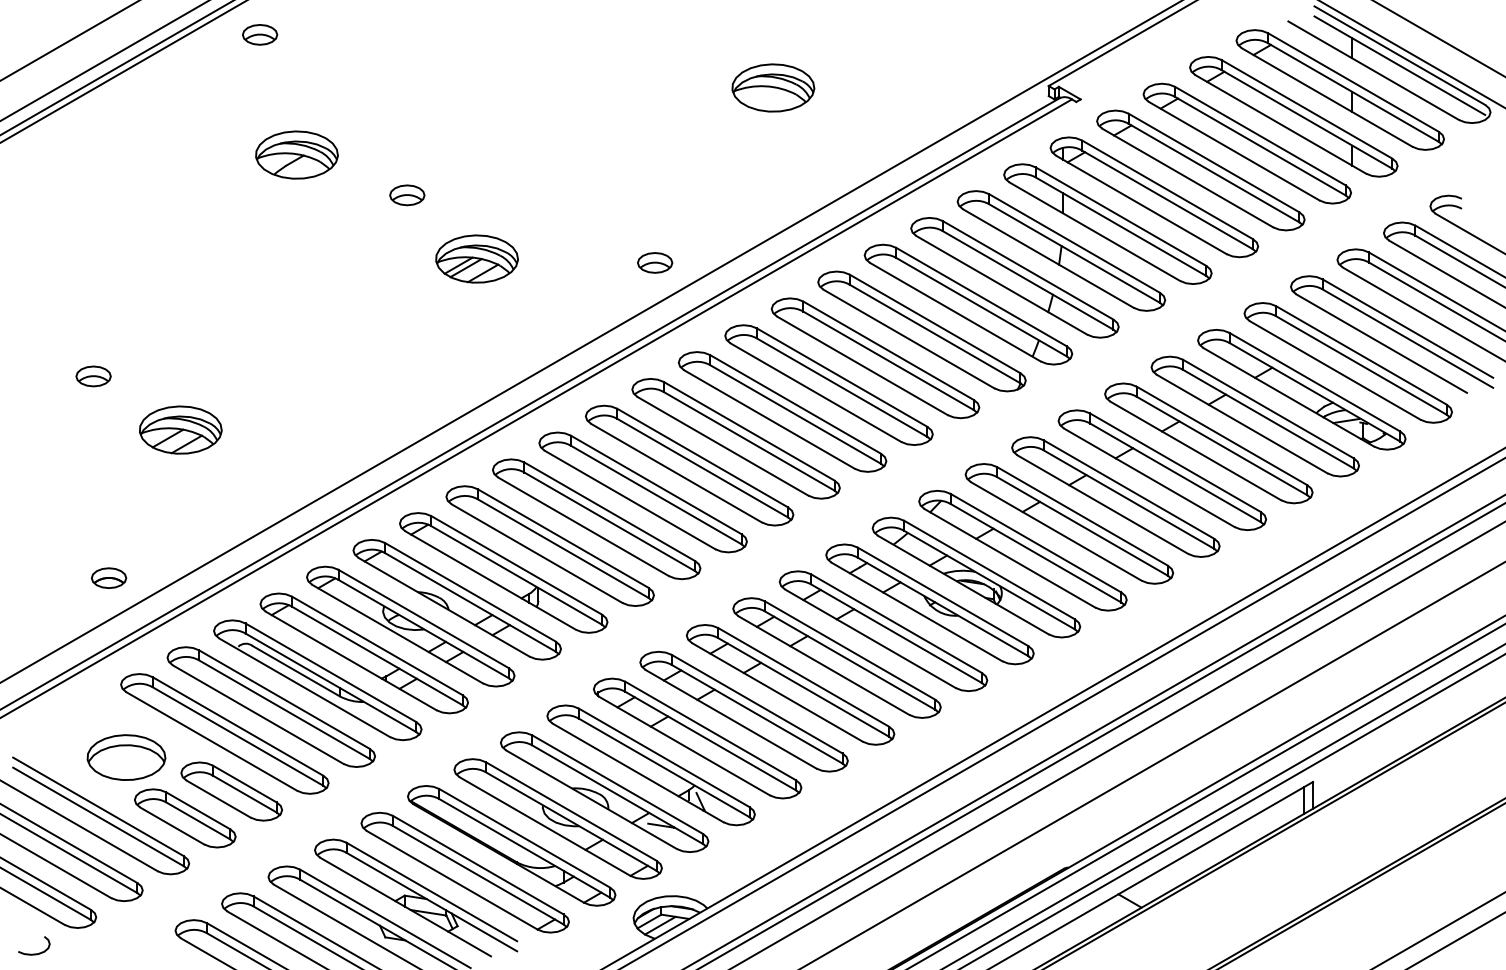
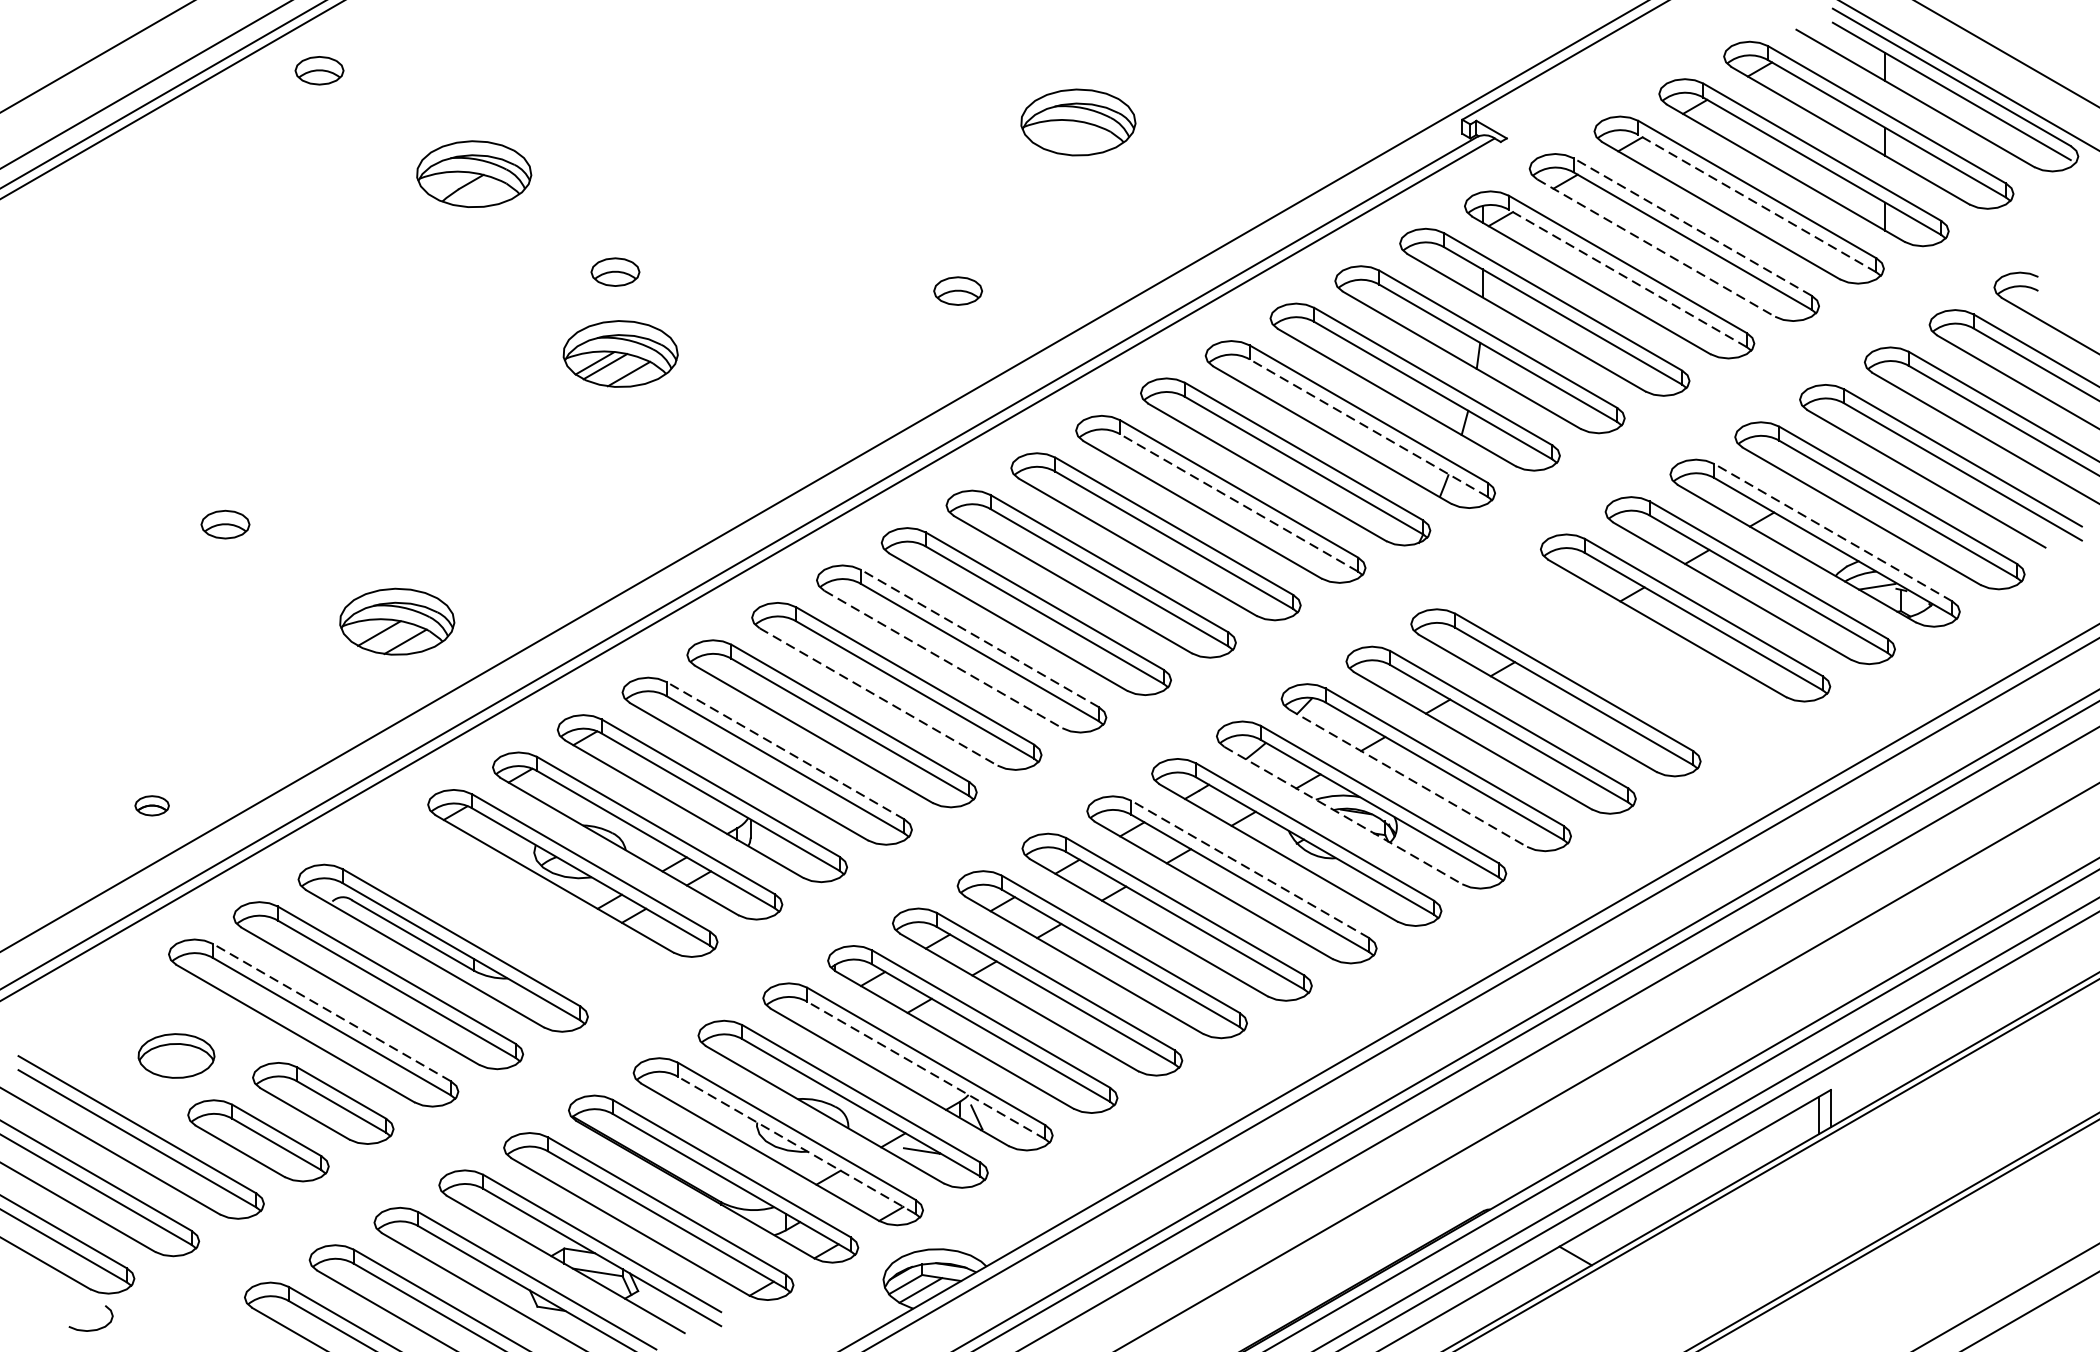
part: (260, 34) -> (320, 70), moved
line: (1260, 146) -> (1757, 204), solid -> dashed
part: (296, 154) -> (473, 173), moved
line: (1213, 162) -> (1692, 226), solid -> dashed
line: (1187, 178) -> (1655, 248), solid -> dashed
part: (407, 195) -> (615, 272), moved
line: (1167, 199) -> (1627, 277), solid -> dashed
part: (476, 258) -> (619, 353), moved
part: (655, 262) -> (958, 290), moved
line: (981, 307) -> (1368, 428), solid -> dashed
line: (888, 360) -> (1238, 502), solid -> dashed
part: (93, 376) -> (225, 524), moved
line: (1314, 382) -> (1832, 533), solid -> dashed
part: (180, 429) -> (396, 620), moved
line: (702, 458) -> (979, 639), solid -> dashed
part: (1162, 469) -> (1620, 654), removed
line: (676, 473) -> (943, 659), solid -> dashed
line: (630, 500) -> (879, 697), solid -> dashed
line: (563, 538) -> (785, 750), solid -> dashed
line: (1009, 558) -> (1407, 778), solid -> dashed
part: (108, 577) -> (151, 804), size x0.7
line: (963, 585) -> (1343, 816), solid -> dashed
line: (896, 623) -> (1250, 869), solid -> dashed
part: (363, 653) -> (506, 910), removed
line: (237, 726) -> (331, 1012), solid -> dashed
part: (126, 757) -> (176, 1055), size x0.7
line: (664, 767) -> (926, 1069), solid -> dashed
line: (571, 821) -> (796, 1145), solid -> dashed
curve: (34, 953) -> (91, 1329), moved

